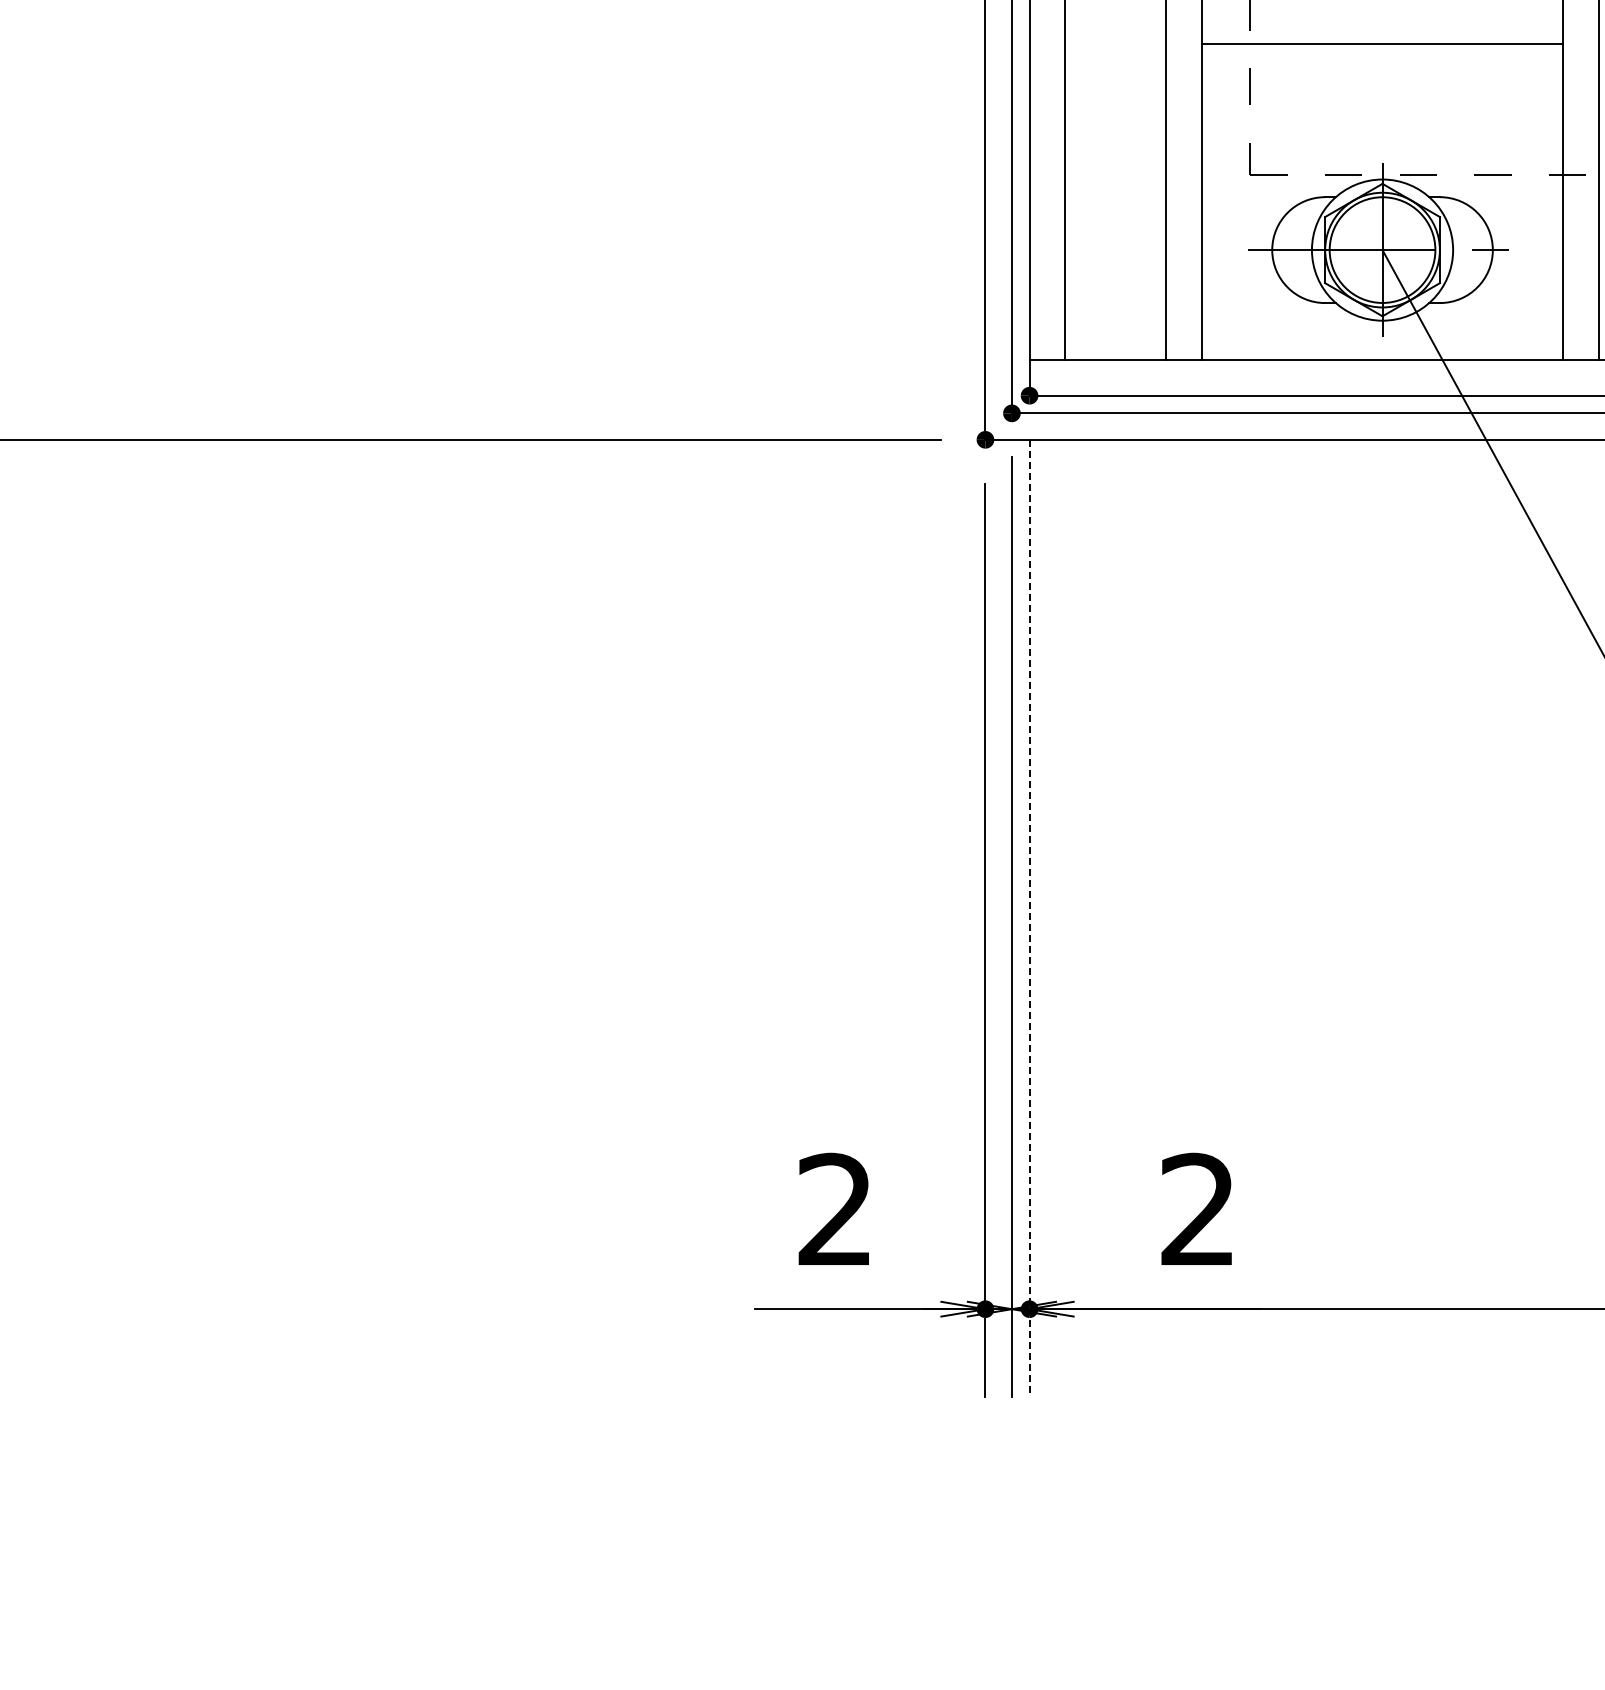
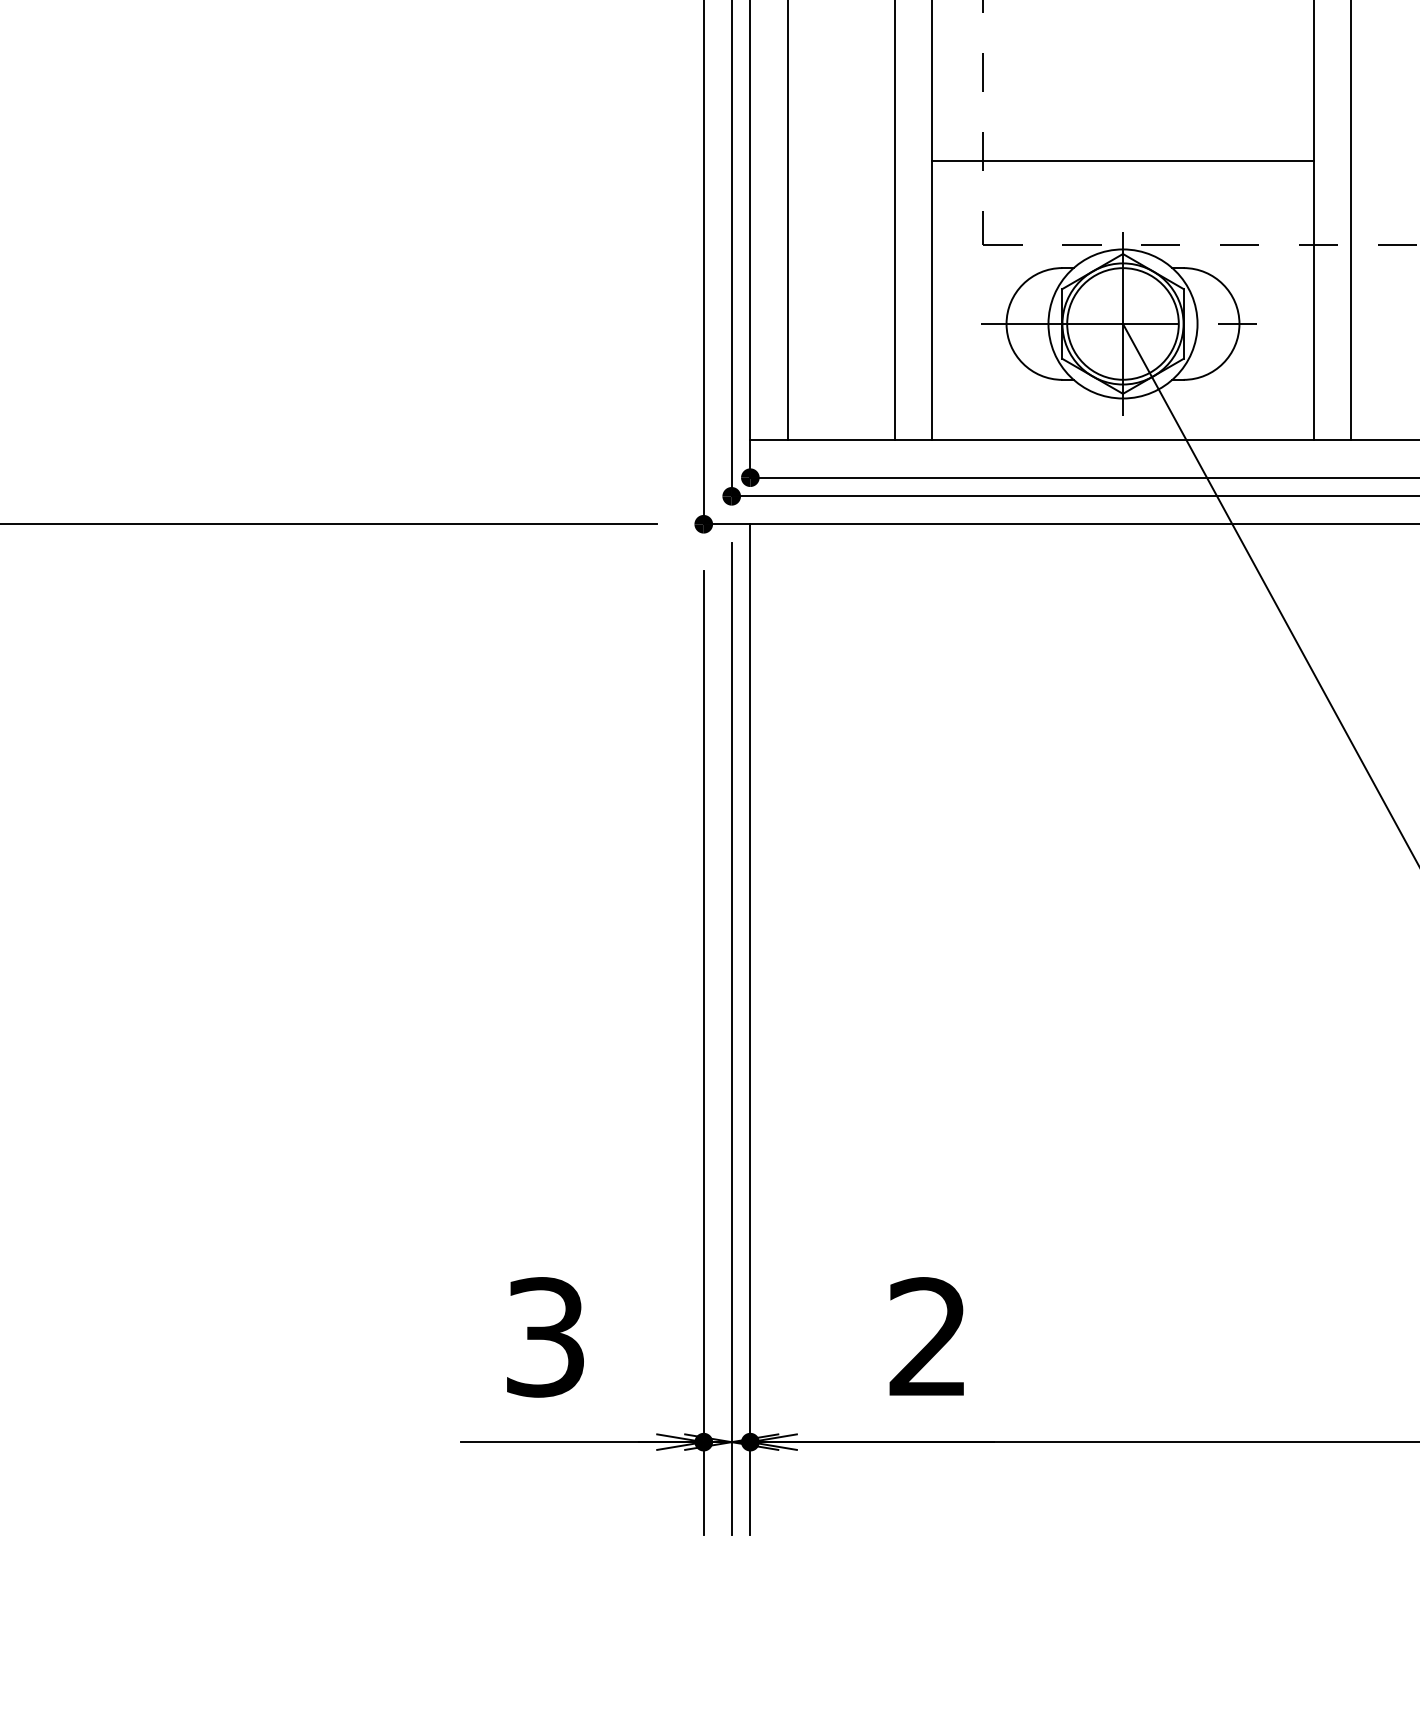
line: (1382, 43) -> (1122, 160), moved
line: (1029, 918) -> (750, 1029), dashed -> solid
text: (834, 1209) -> (544, 1336), 2 -> 3

